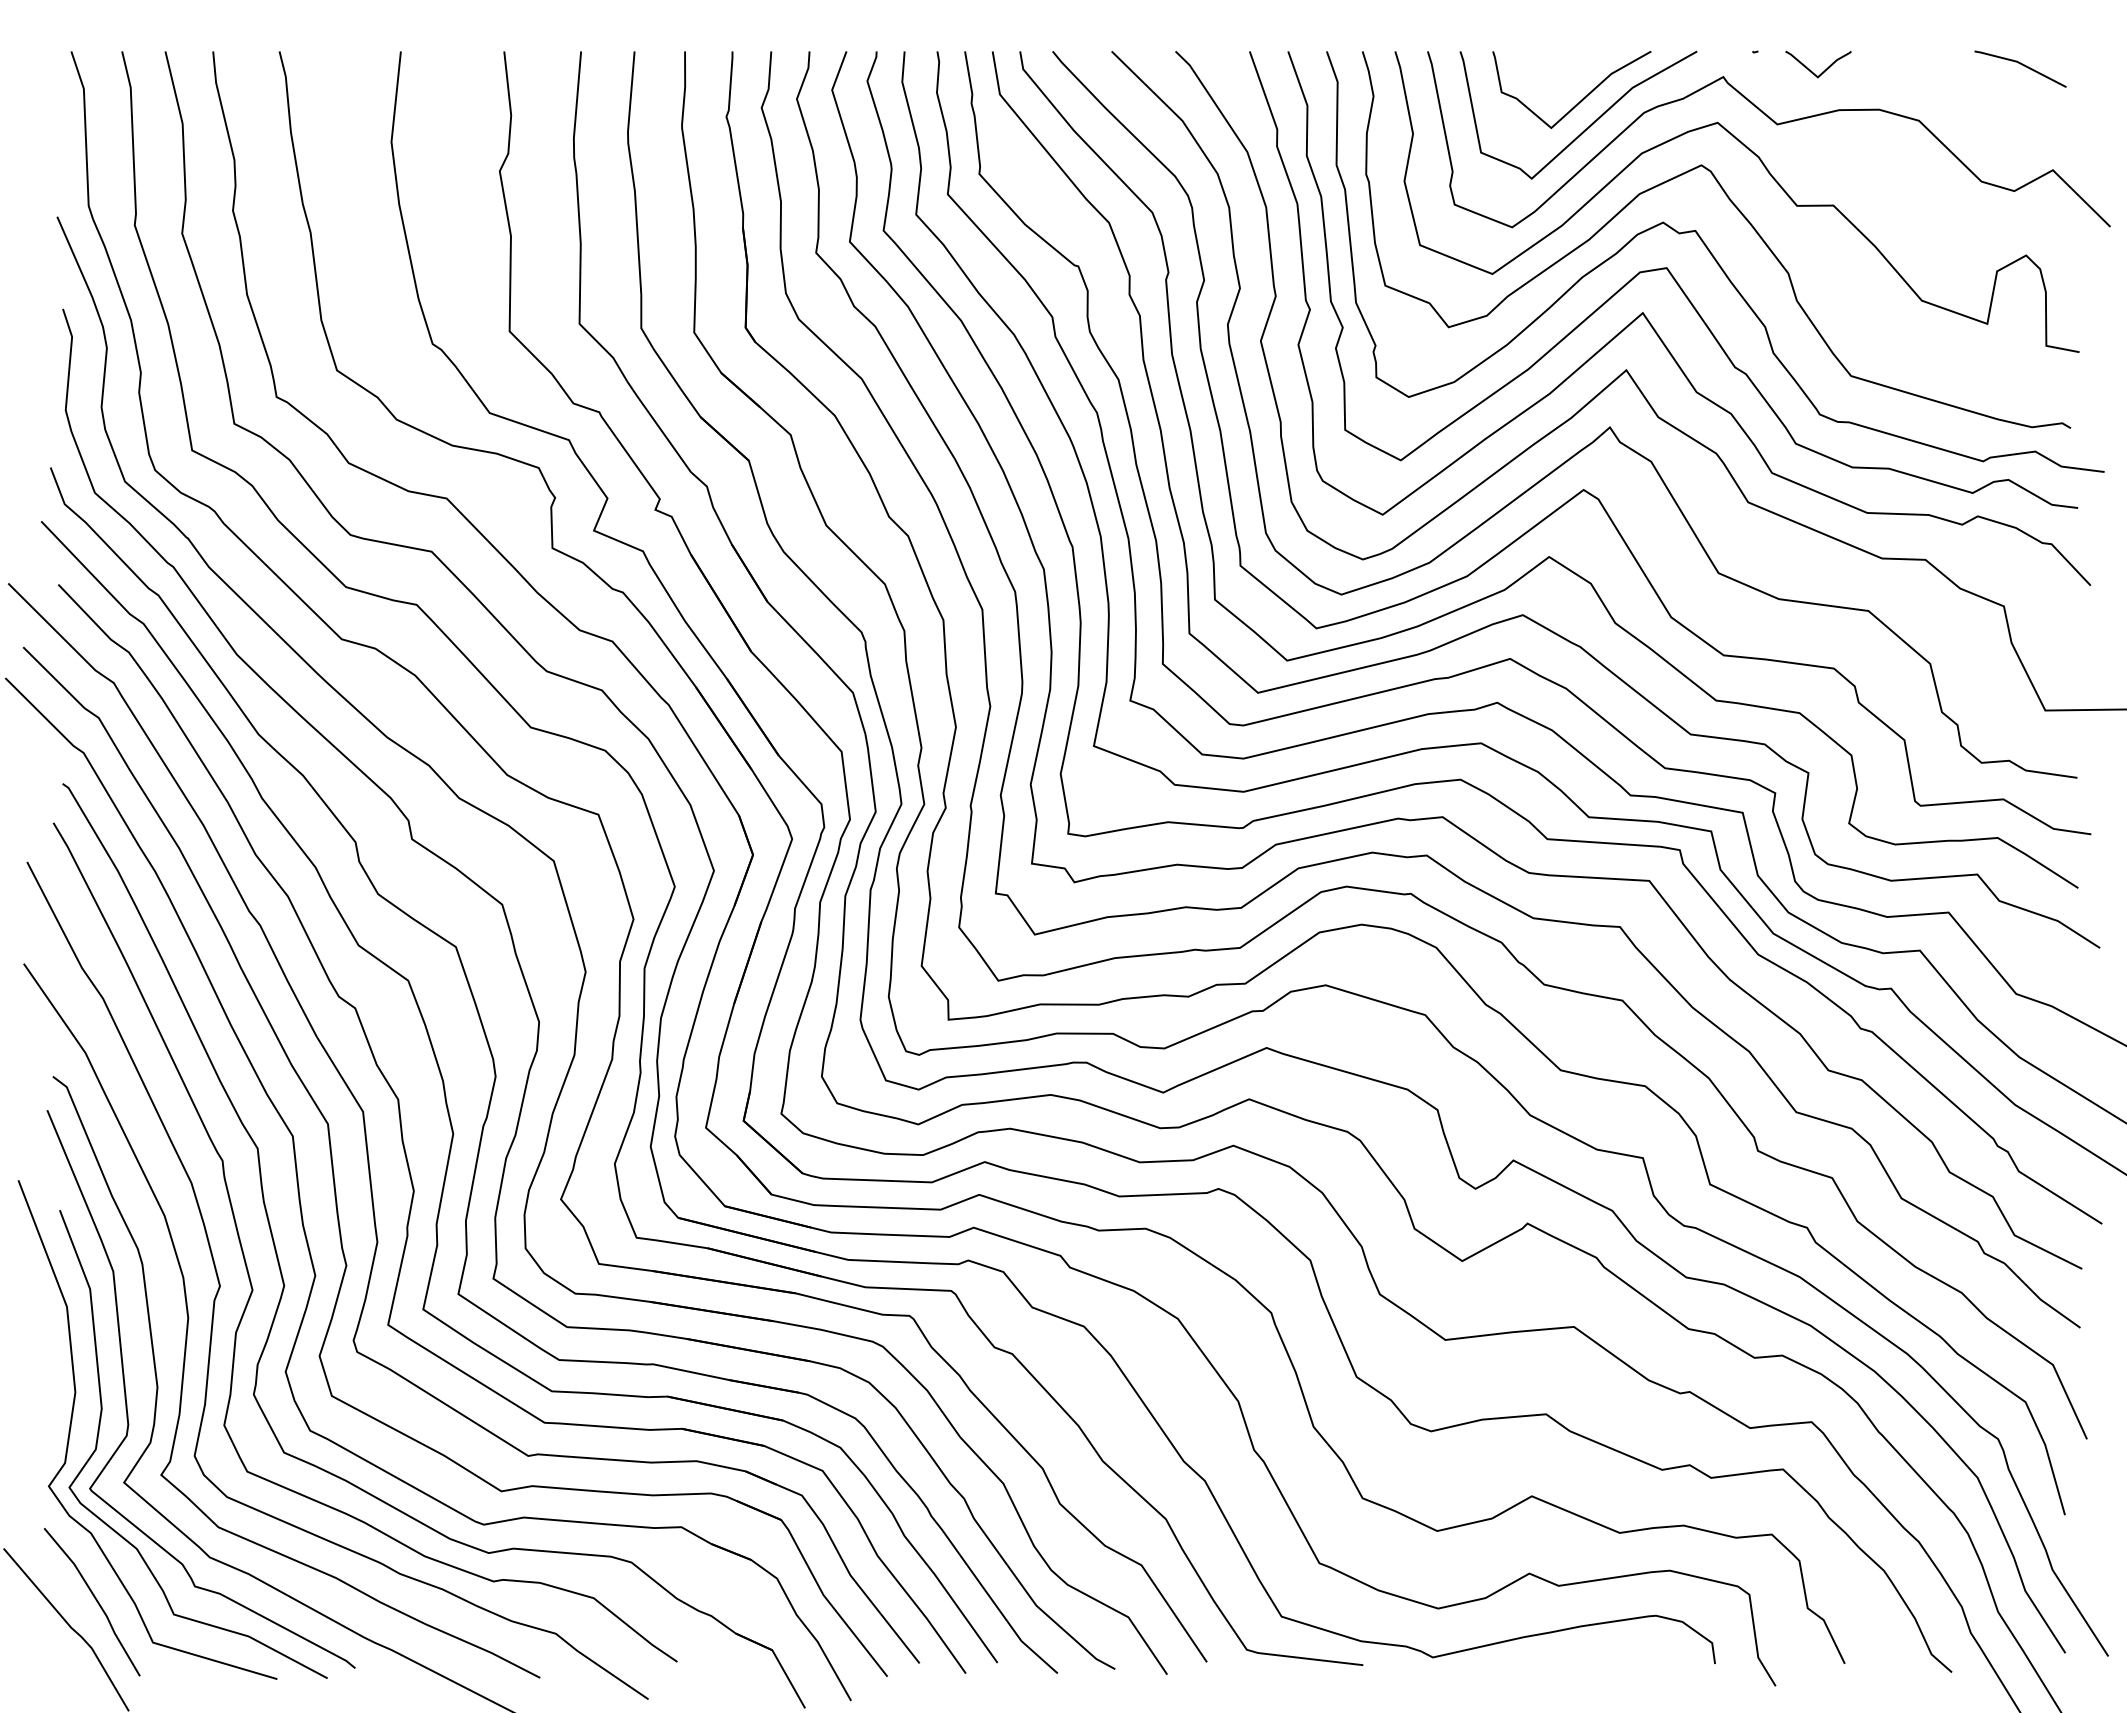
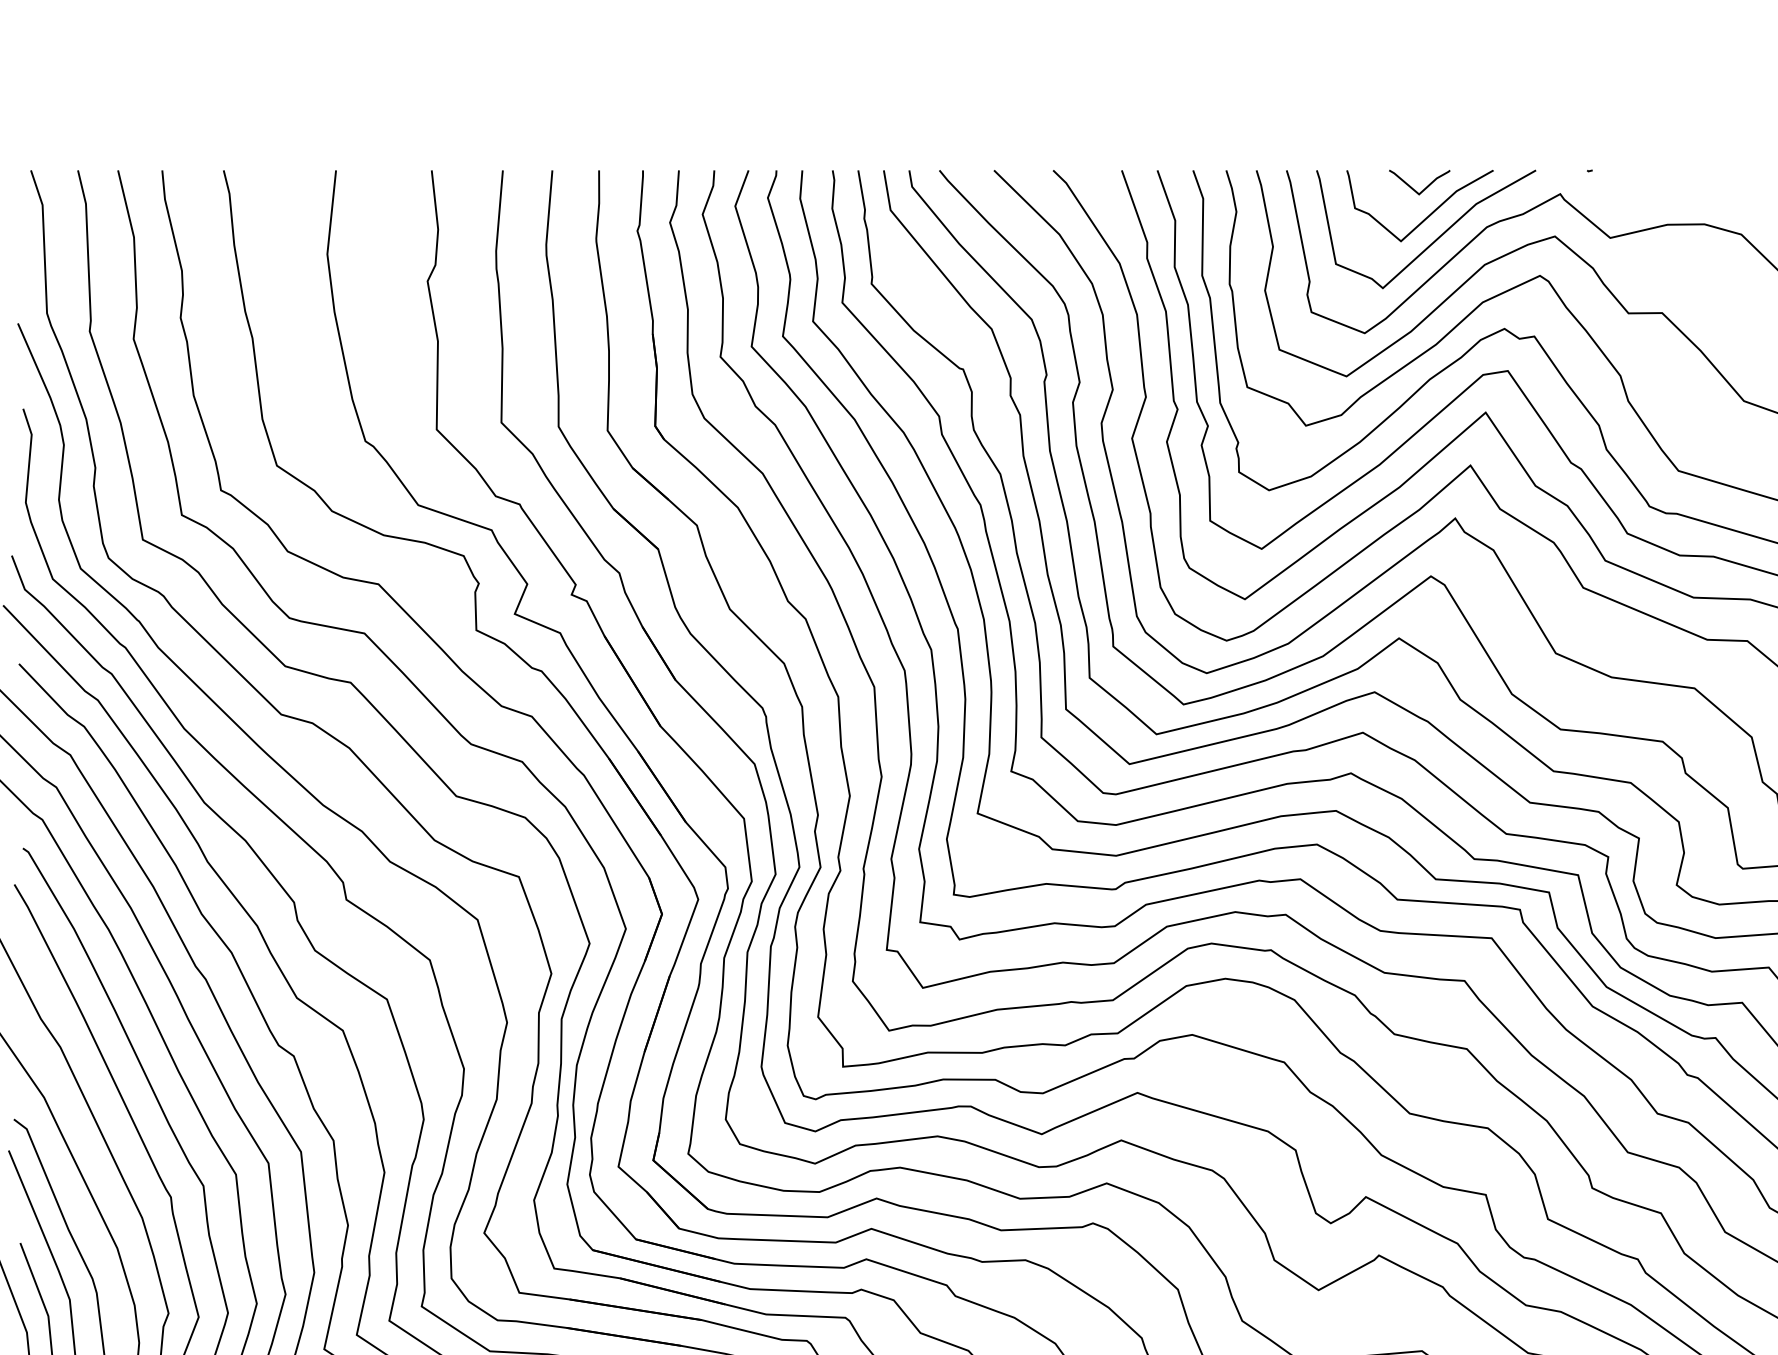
curve: (1822, 71) -> (1423, 188), moved

